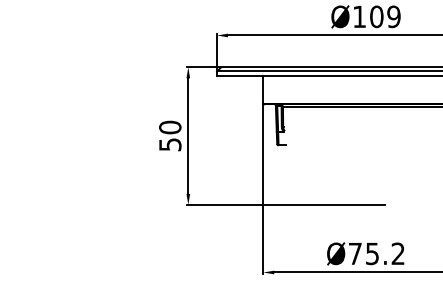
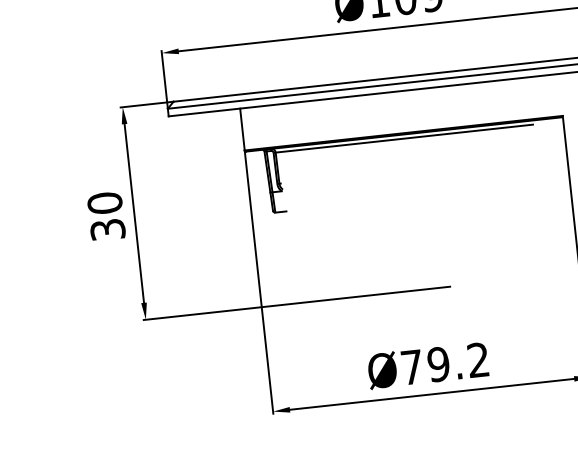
text: (169, 144) -> (106, 229), 50 -> 30
text: (372, 253) -> (438, 363), Ø75.2 -> Ø79.2

